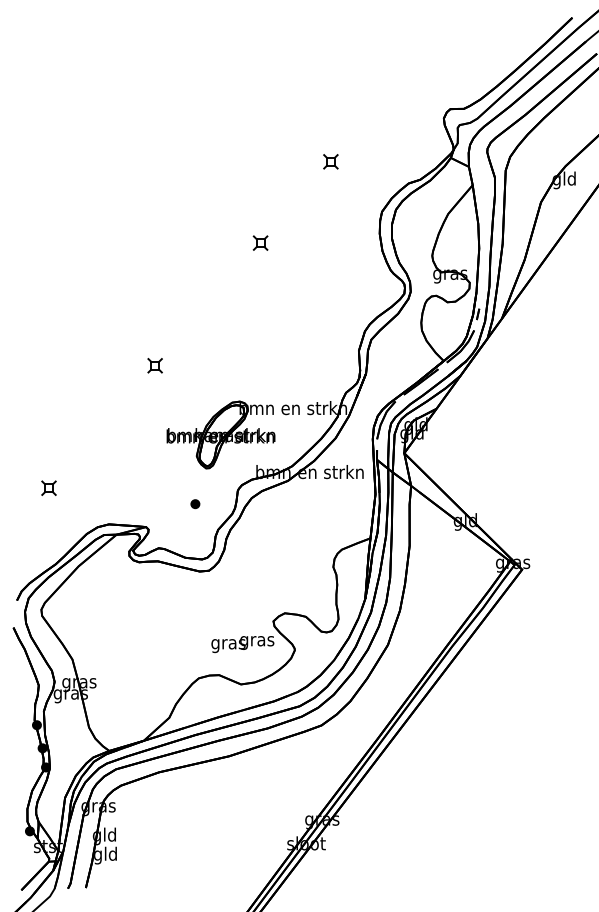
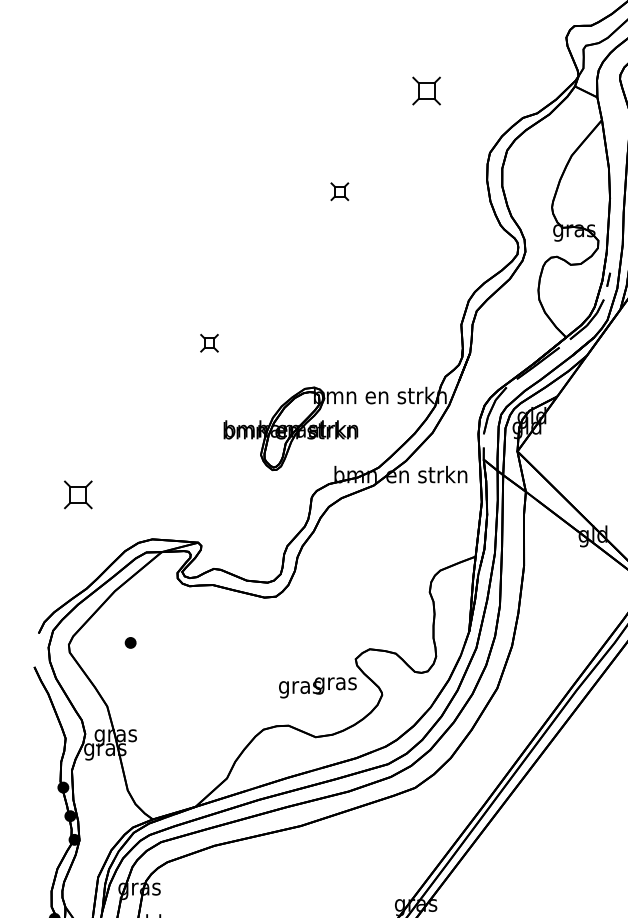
part: (330, 161) -> (426, 90), size x1.6
part: (48, 487) -> (77, 493), size x1.6
part: (195, 504) -> (130, 643), moved

